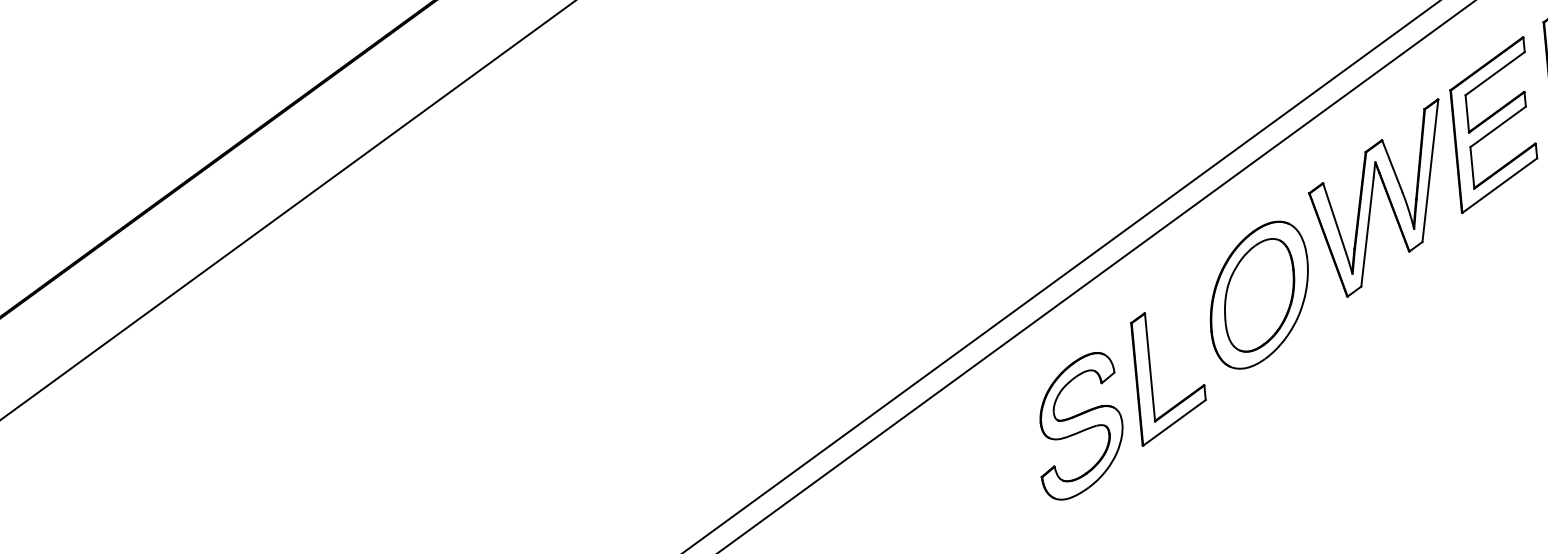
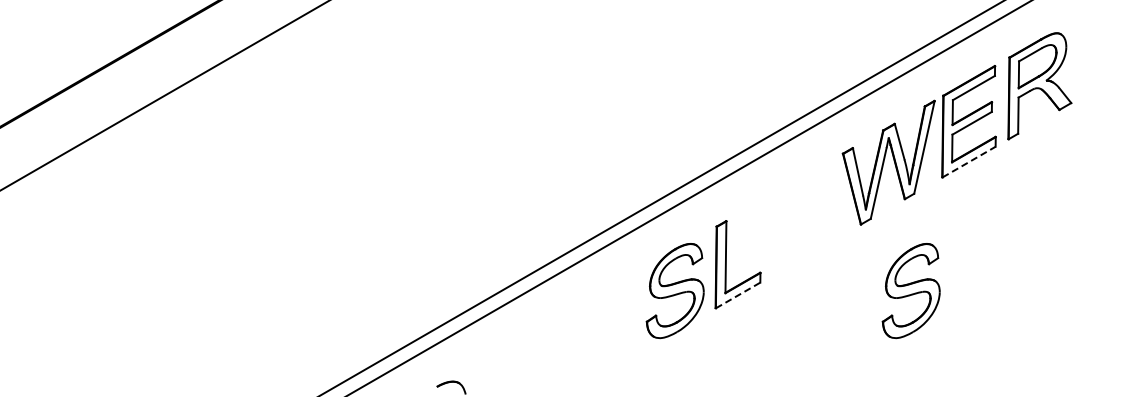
line: (1500, 186) -> (969, 162), solid -> dashed
part: (1258, 295) -> (802, 217), removed
part: (1432, 389) -> (910, 291), added
line: (1175, 422) -> (738, 295), solid -> dashed

